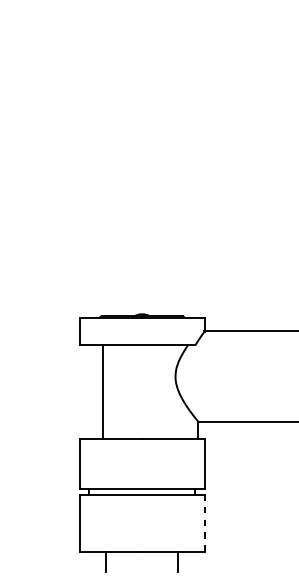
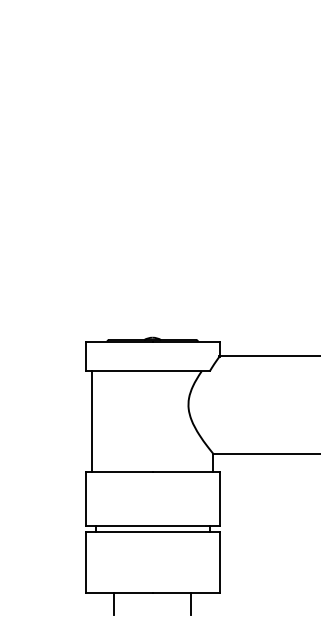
line: (102, 392) -> (92, 421), moved
line: (204, 523) -> (219, 562), dashed -> solid

